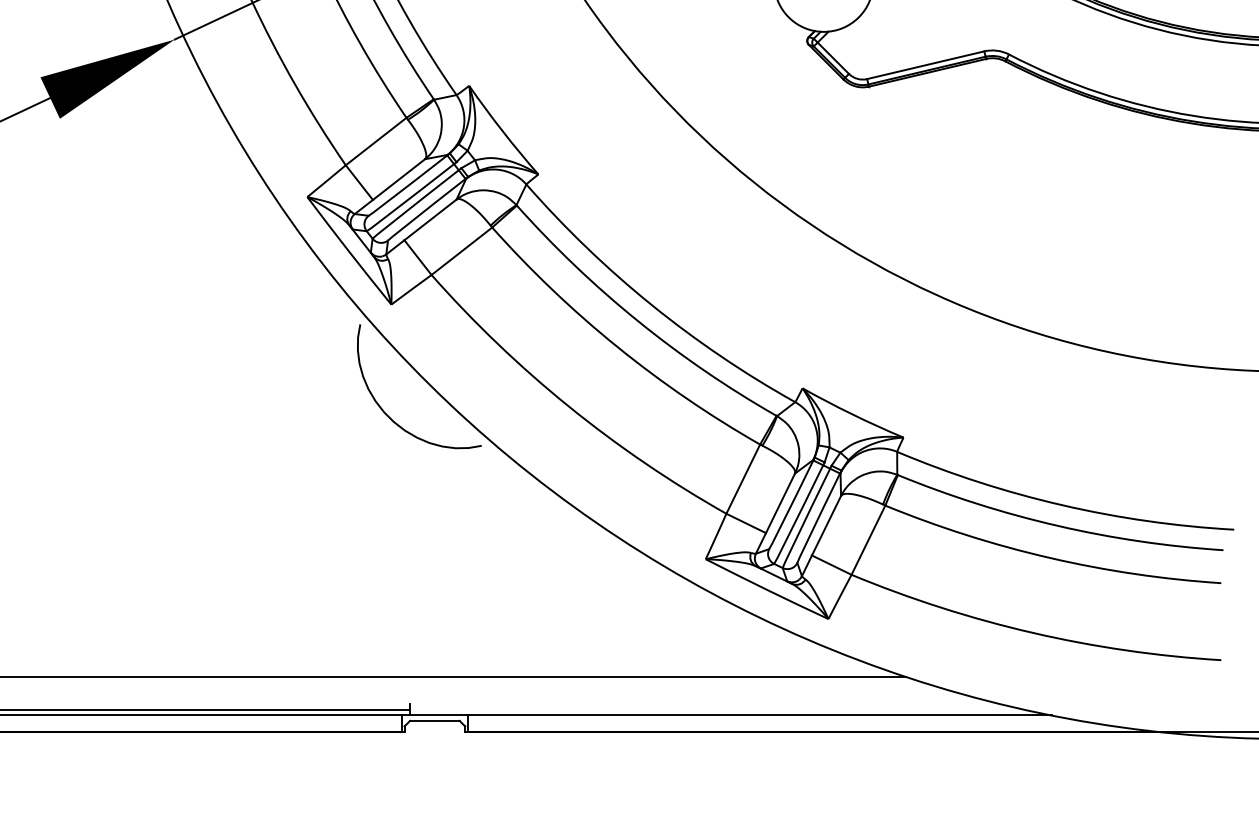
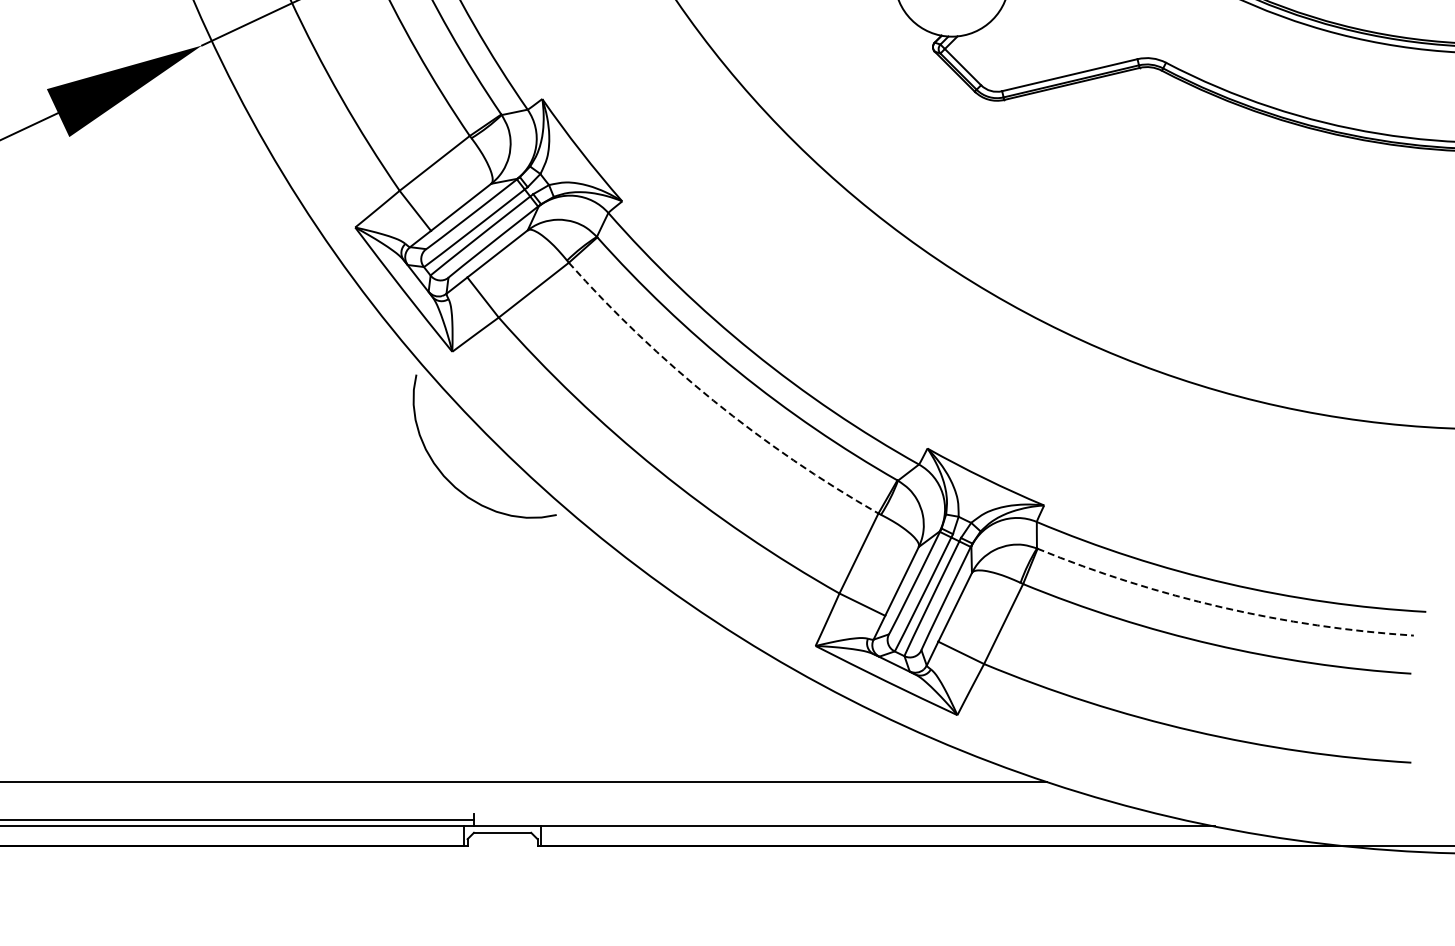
arc: (617, 346) -> (713, 400), solid -> dashed
arc: (1057, 525) -> (1222, 607), solid -> dashed

